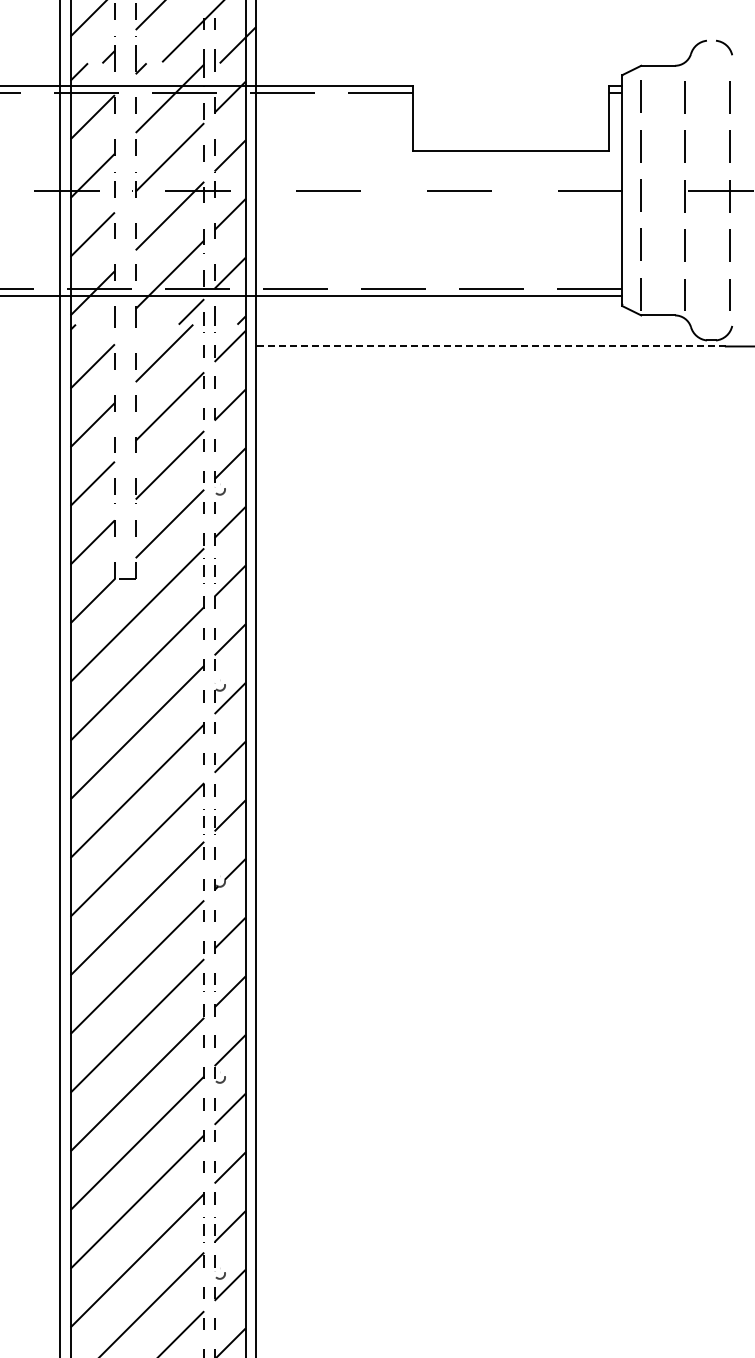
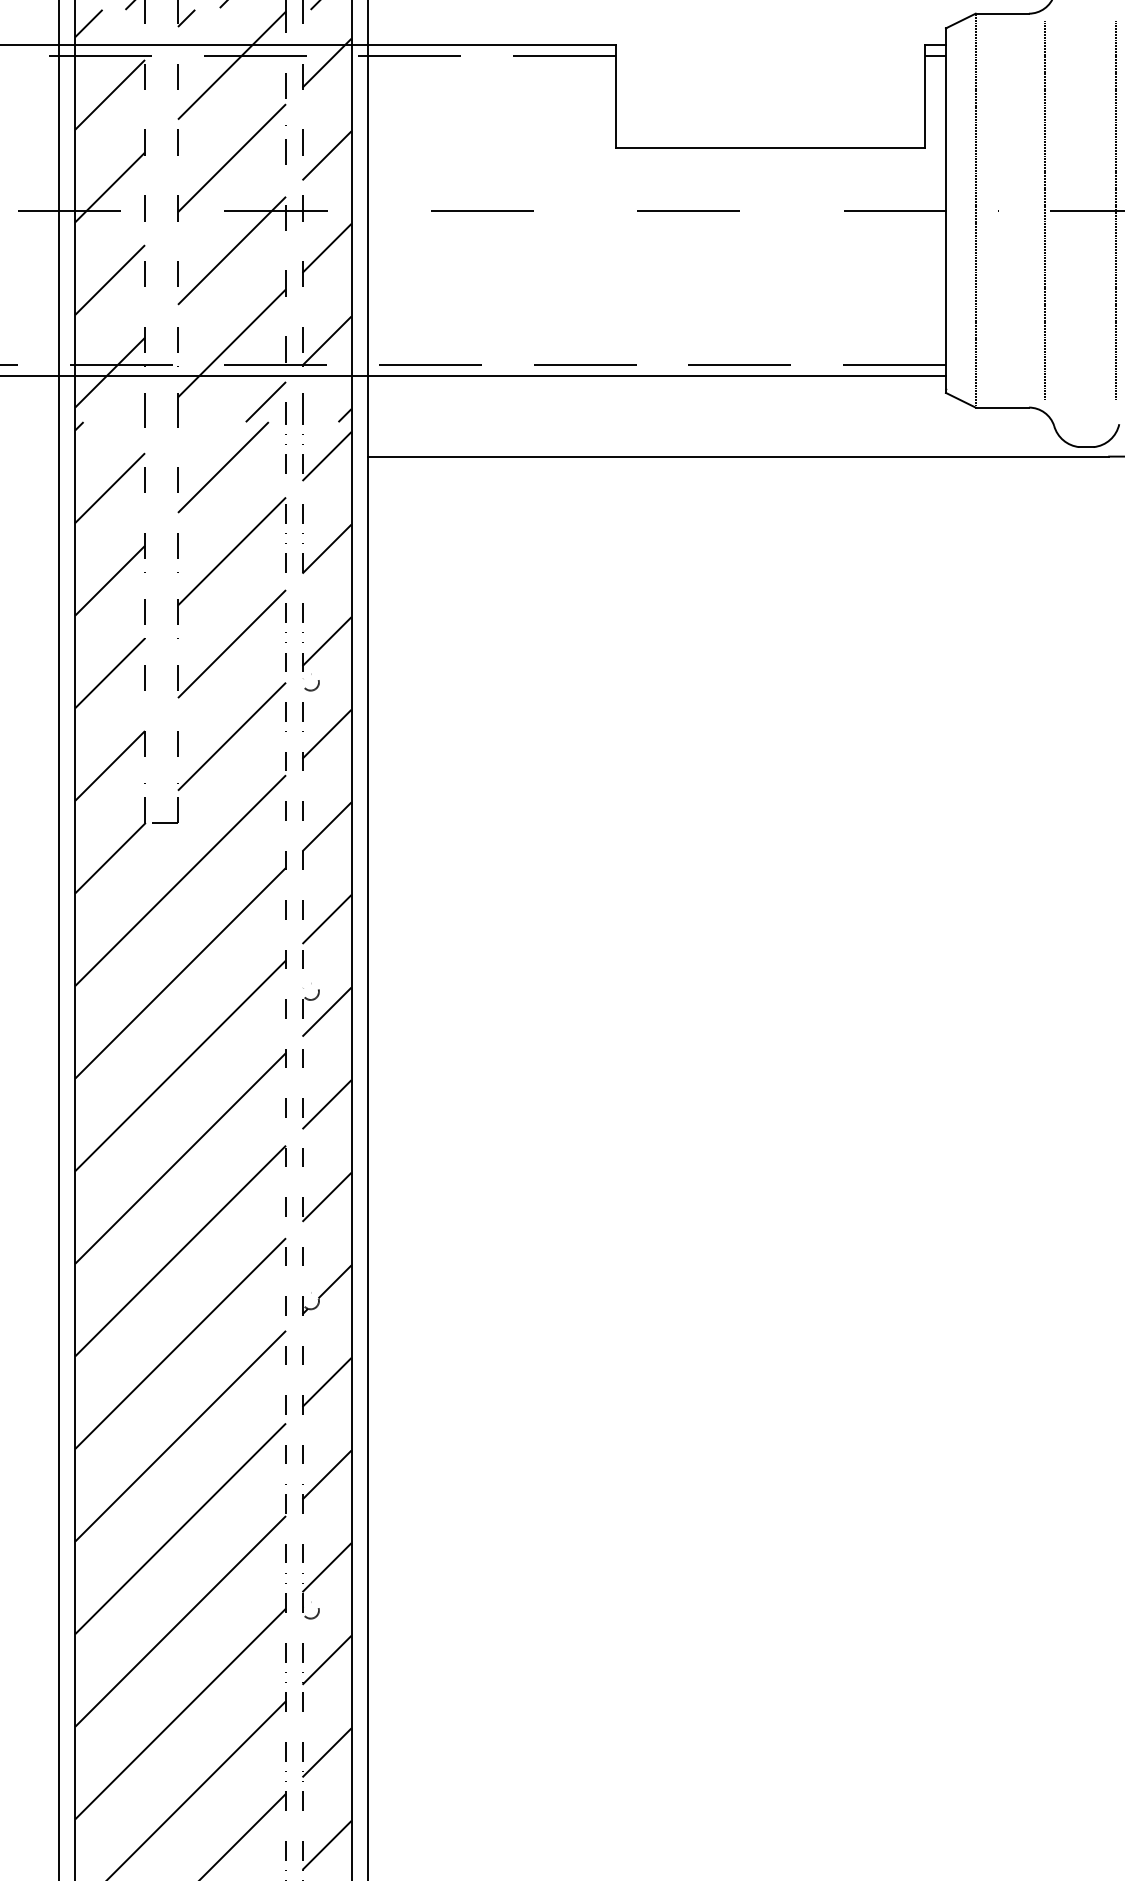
line: (491, 346) -> (739, 456), dashed -> solid

